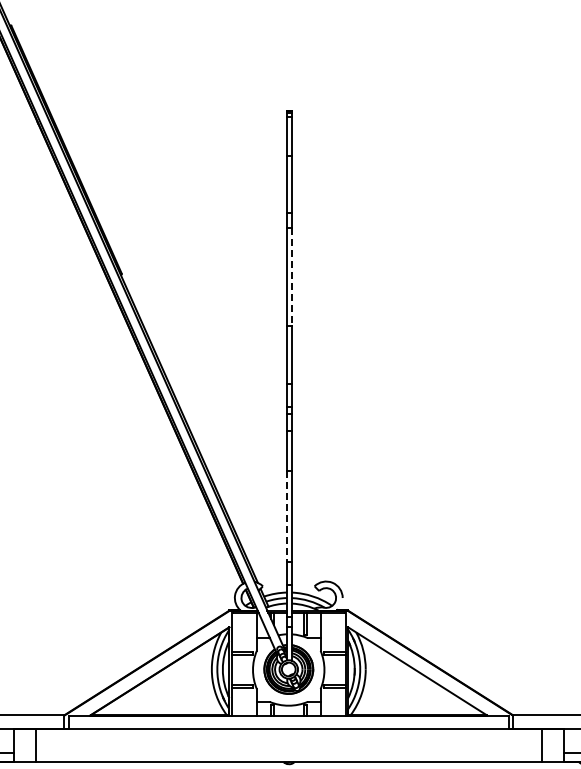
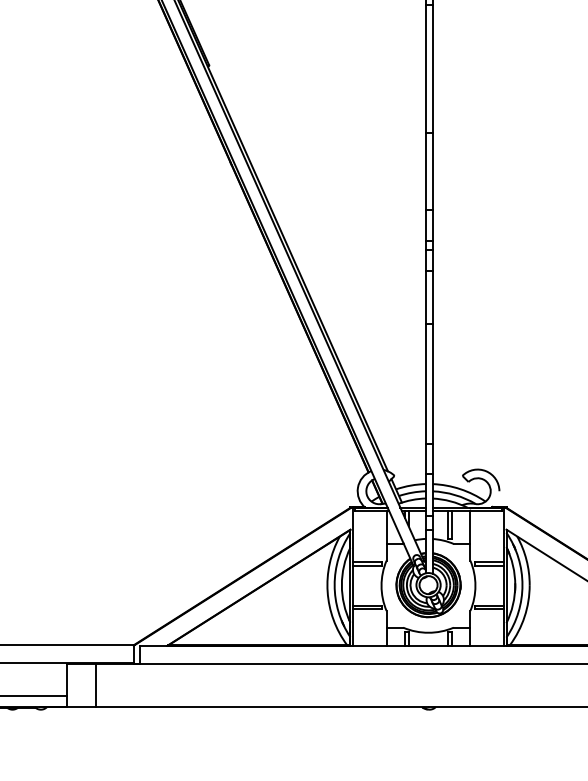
line: (291, 276) -> (432, 68), dashed -> solid
line: (286, 516) -> (425, 384), dashed -> solid

